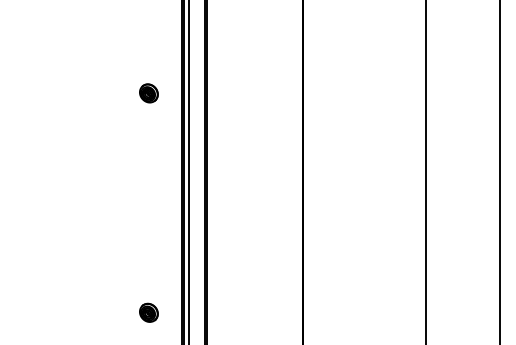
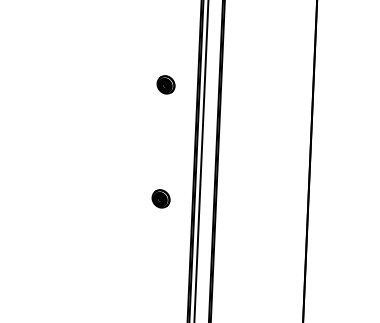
part: (148, 93) -> (165, 84), moved
part: (148, 312) -> (160, 198), moved

